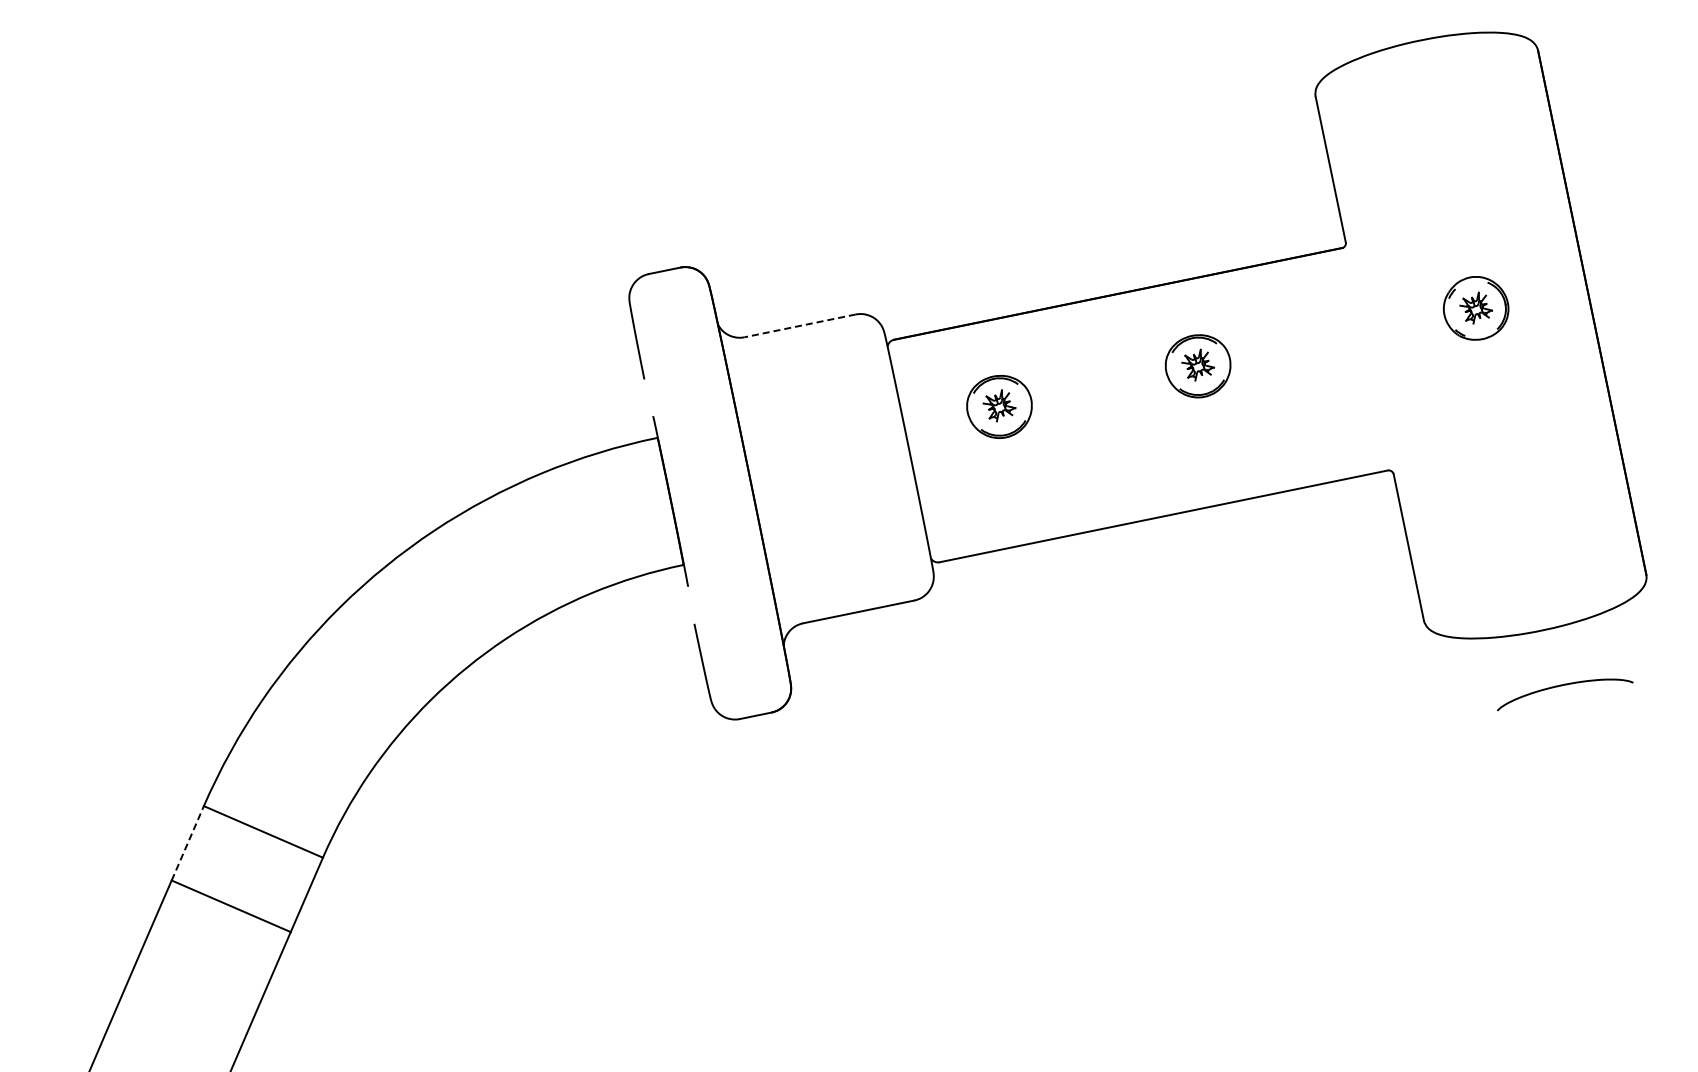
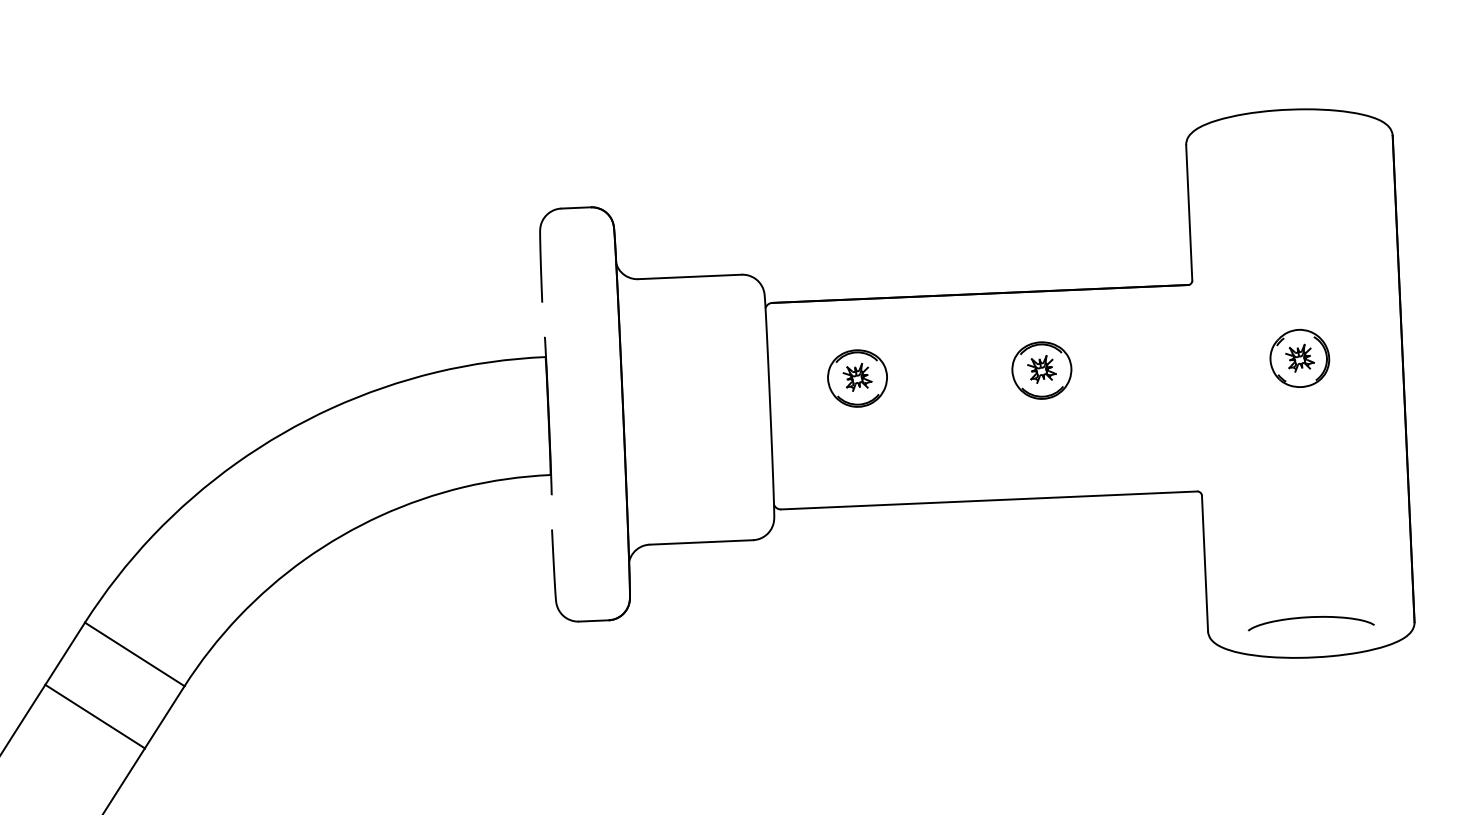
line: (800, 325) -> (690, 276), dashed -> solid
curve: (1562, 686) -> (1310, 618), moved
line: (187, 843) -> (64, 653), dashed -> solid

